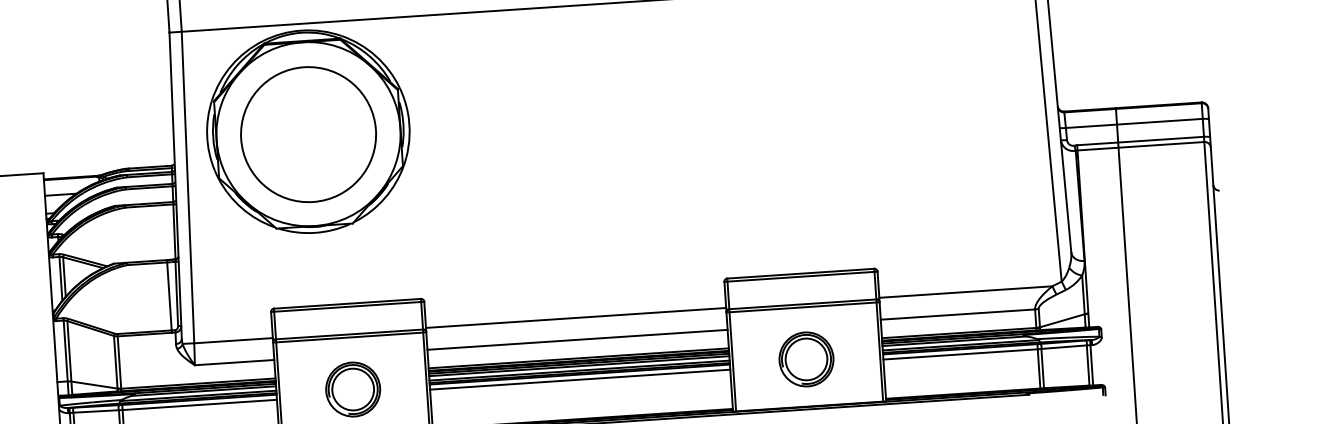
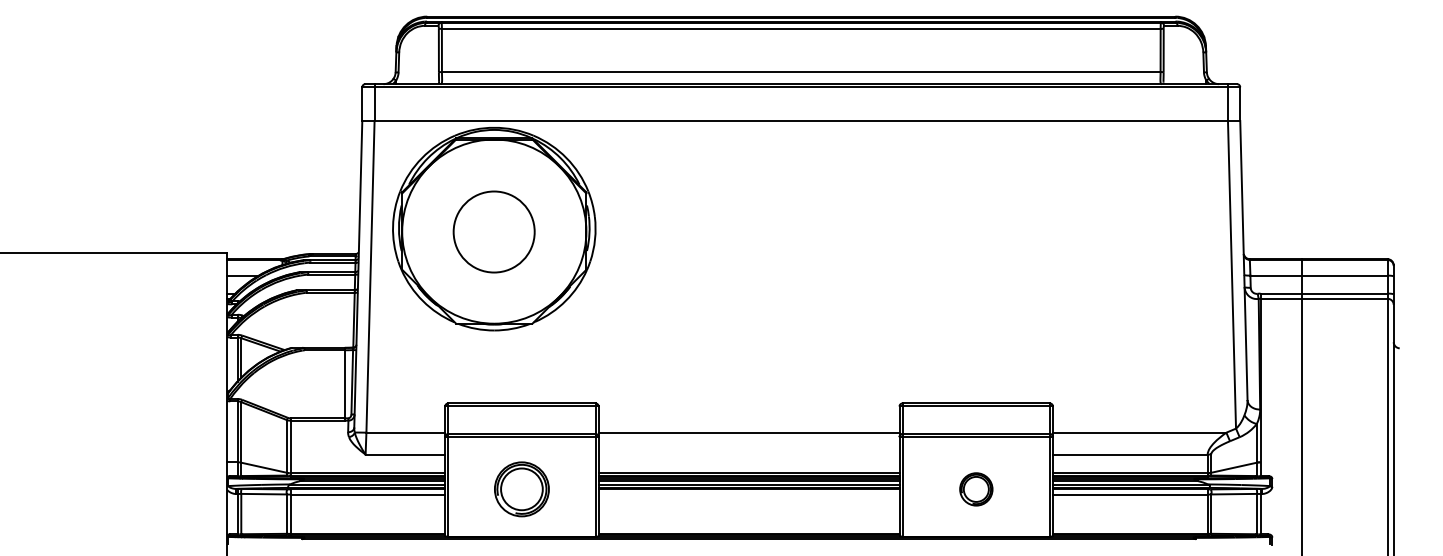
part: (307, 134) -> (493, 231), size x0.6
line: (576, 339) -> (748, 454), removed
part: (806, 359) -> (976, 489), size x0.6
line: (579, 379) -> (748, 494), removed

